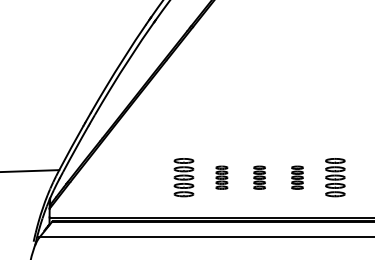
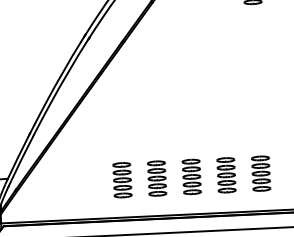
part: (221, 177) -> (156, 178), size x1.67
part: (259, 177) -> (191, 176), size x1.67
part: (297, 177) -> (226, 175), size x1.67

